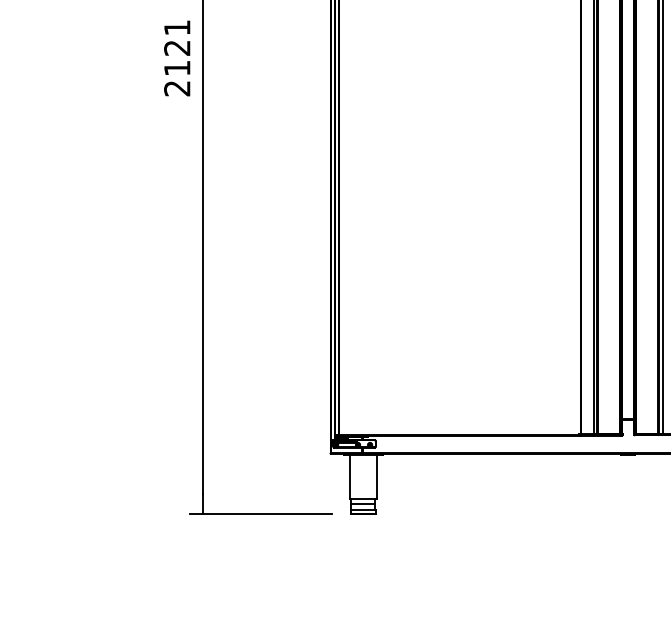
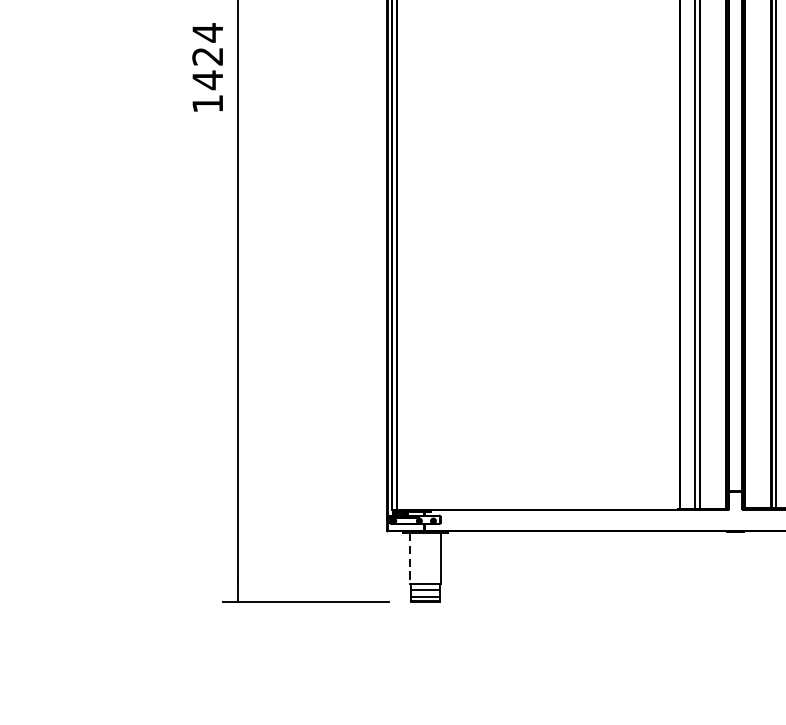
text: (177, 57) -> (208, 67), 2121 -> 1424
line: (349, 476) -> (409, 558), solid -> dashed

